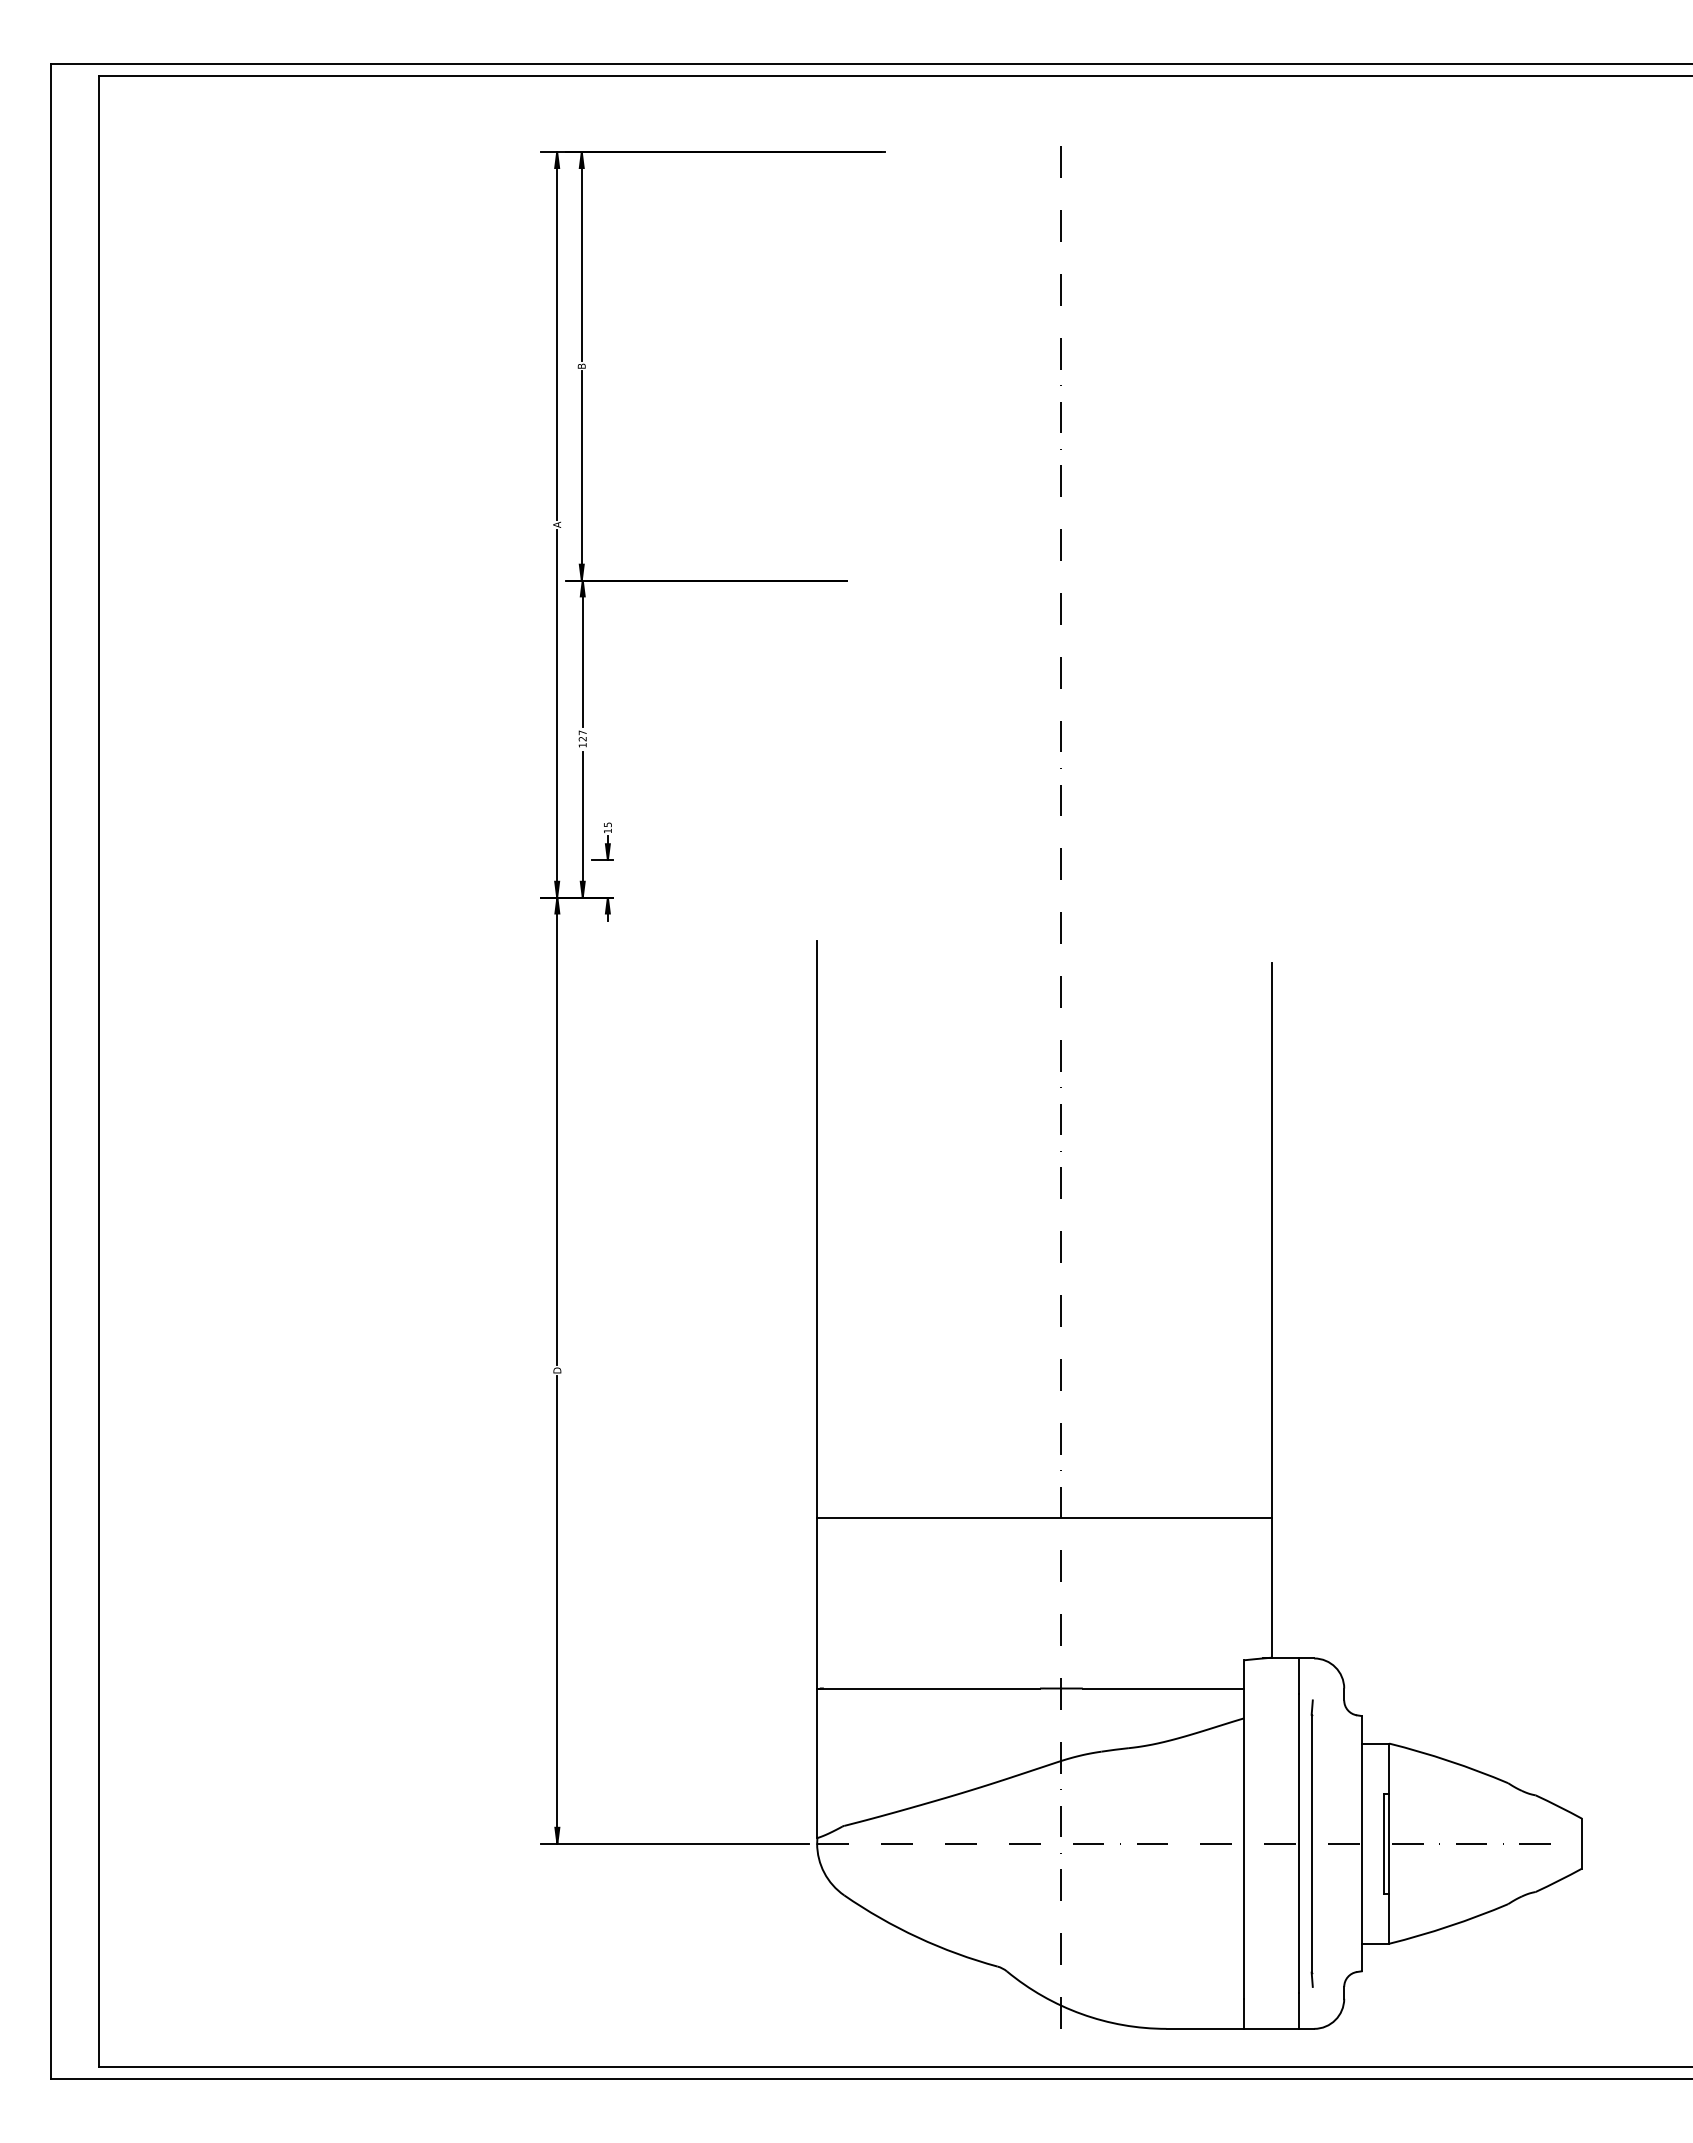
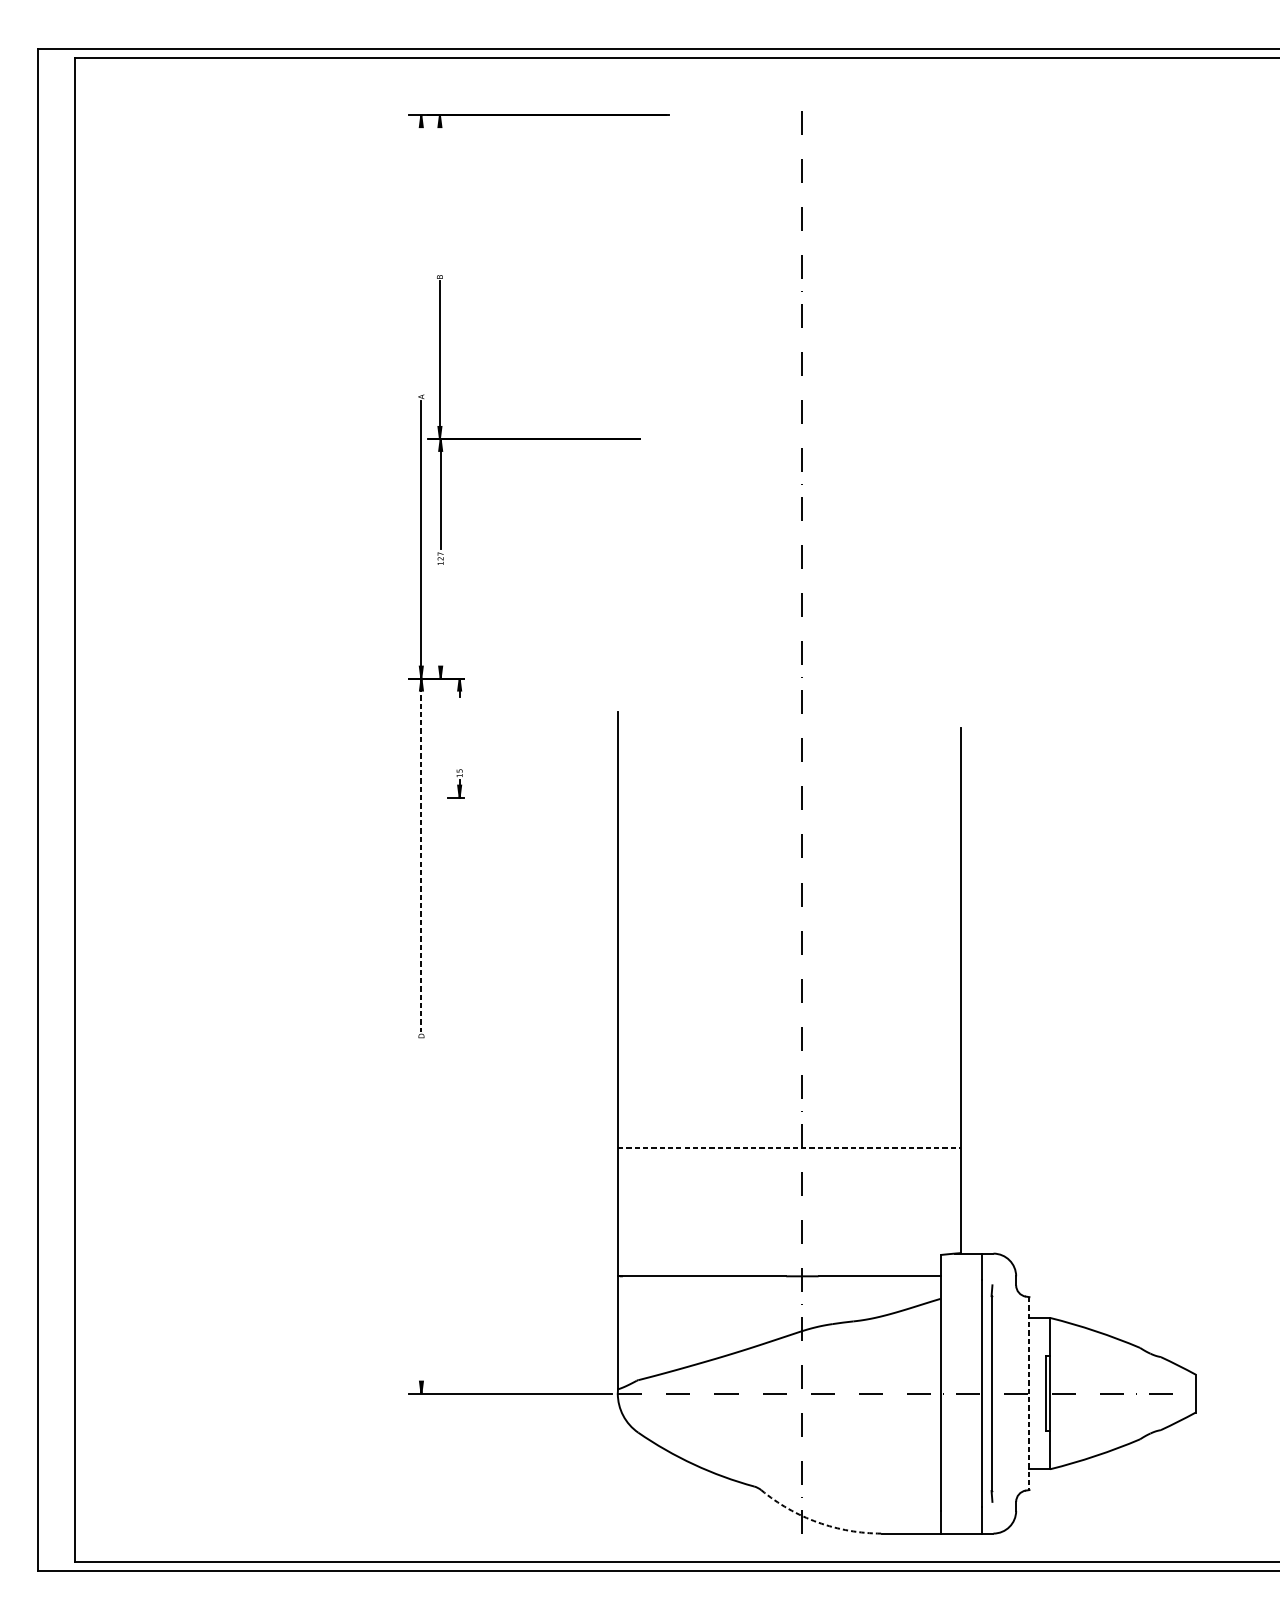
line: (581, 256) -> (439, 194), removed
line: (557, 335) -> (421, 253), removed
line: (582, 824) -> (440, 623), removed
part: (602, 841) -> (455, 783), moved
line: (557, 1131) -> (421, 855), solid -> dashed
line: (1045, 1518) -> (790, 1147), solid -> dashed
line: (557, 1609) -> (421, 1216), removed
line: (1361, 1843) -> (1029, 1393), solid -> dashed
arc: (1081, 2014) -> (817, 1522), solid -> dashed

